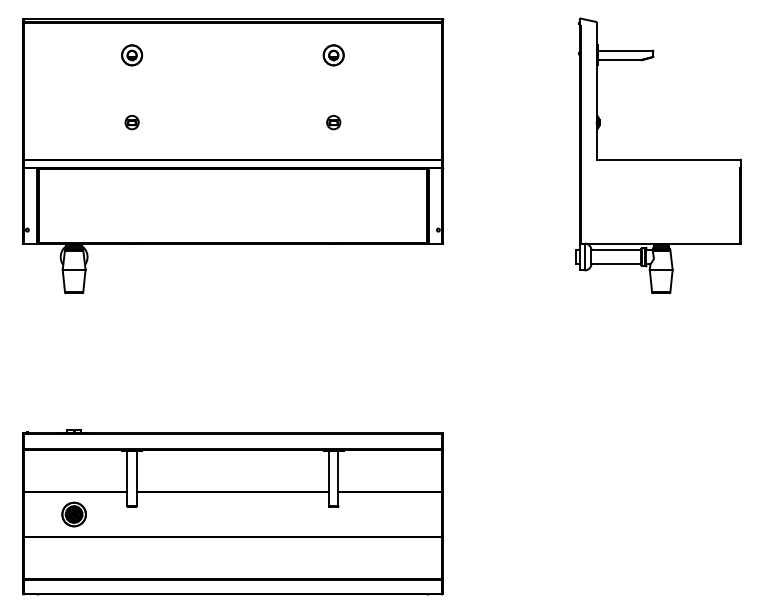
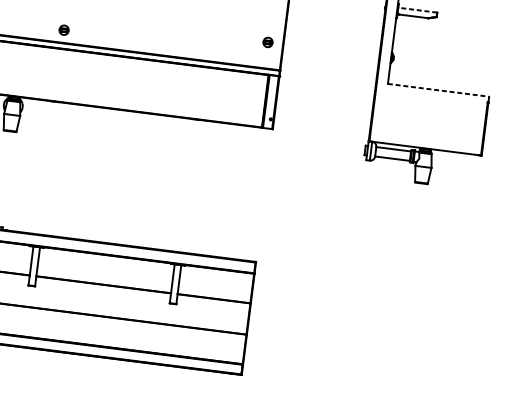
line: (625, 50) -> (417, 10), solid -> dashed
part: (131, 122) -> (63, 30), moved
part: (333, 122) -> (267, 42), moved
line: (668, 159) -> (438, 90), solid -> dashed

